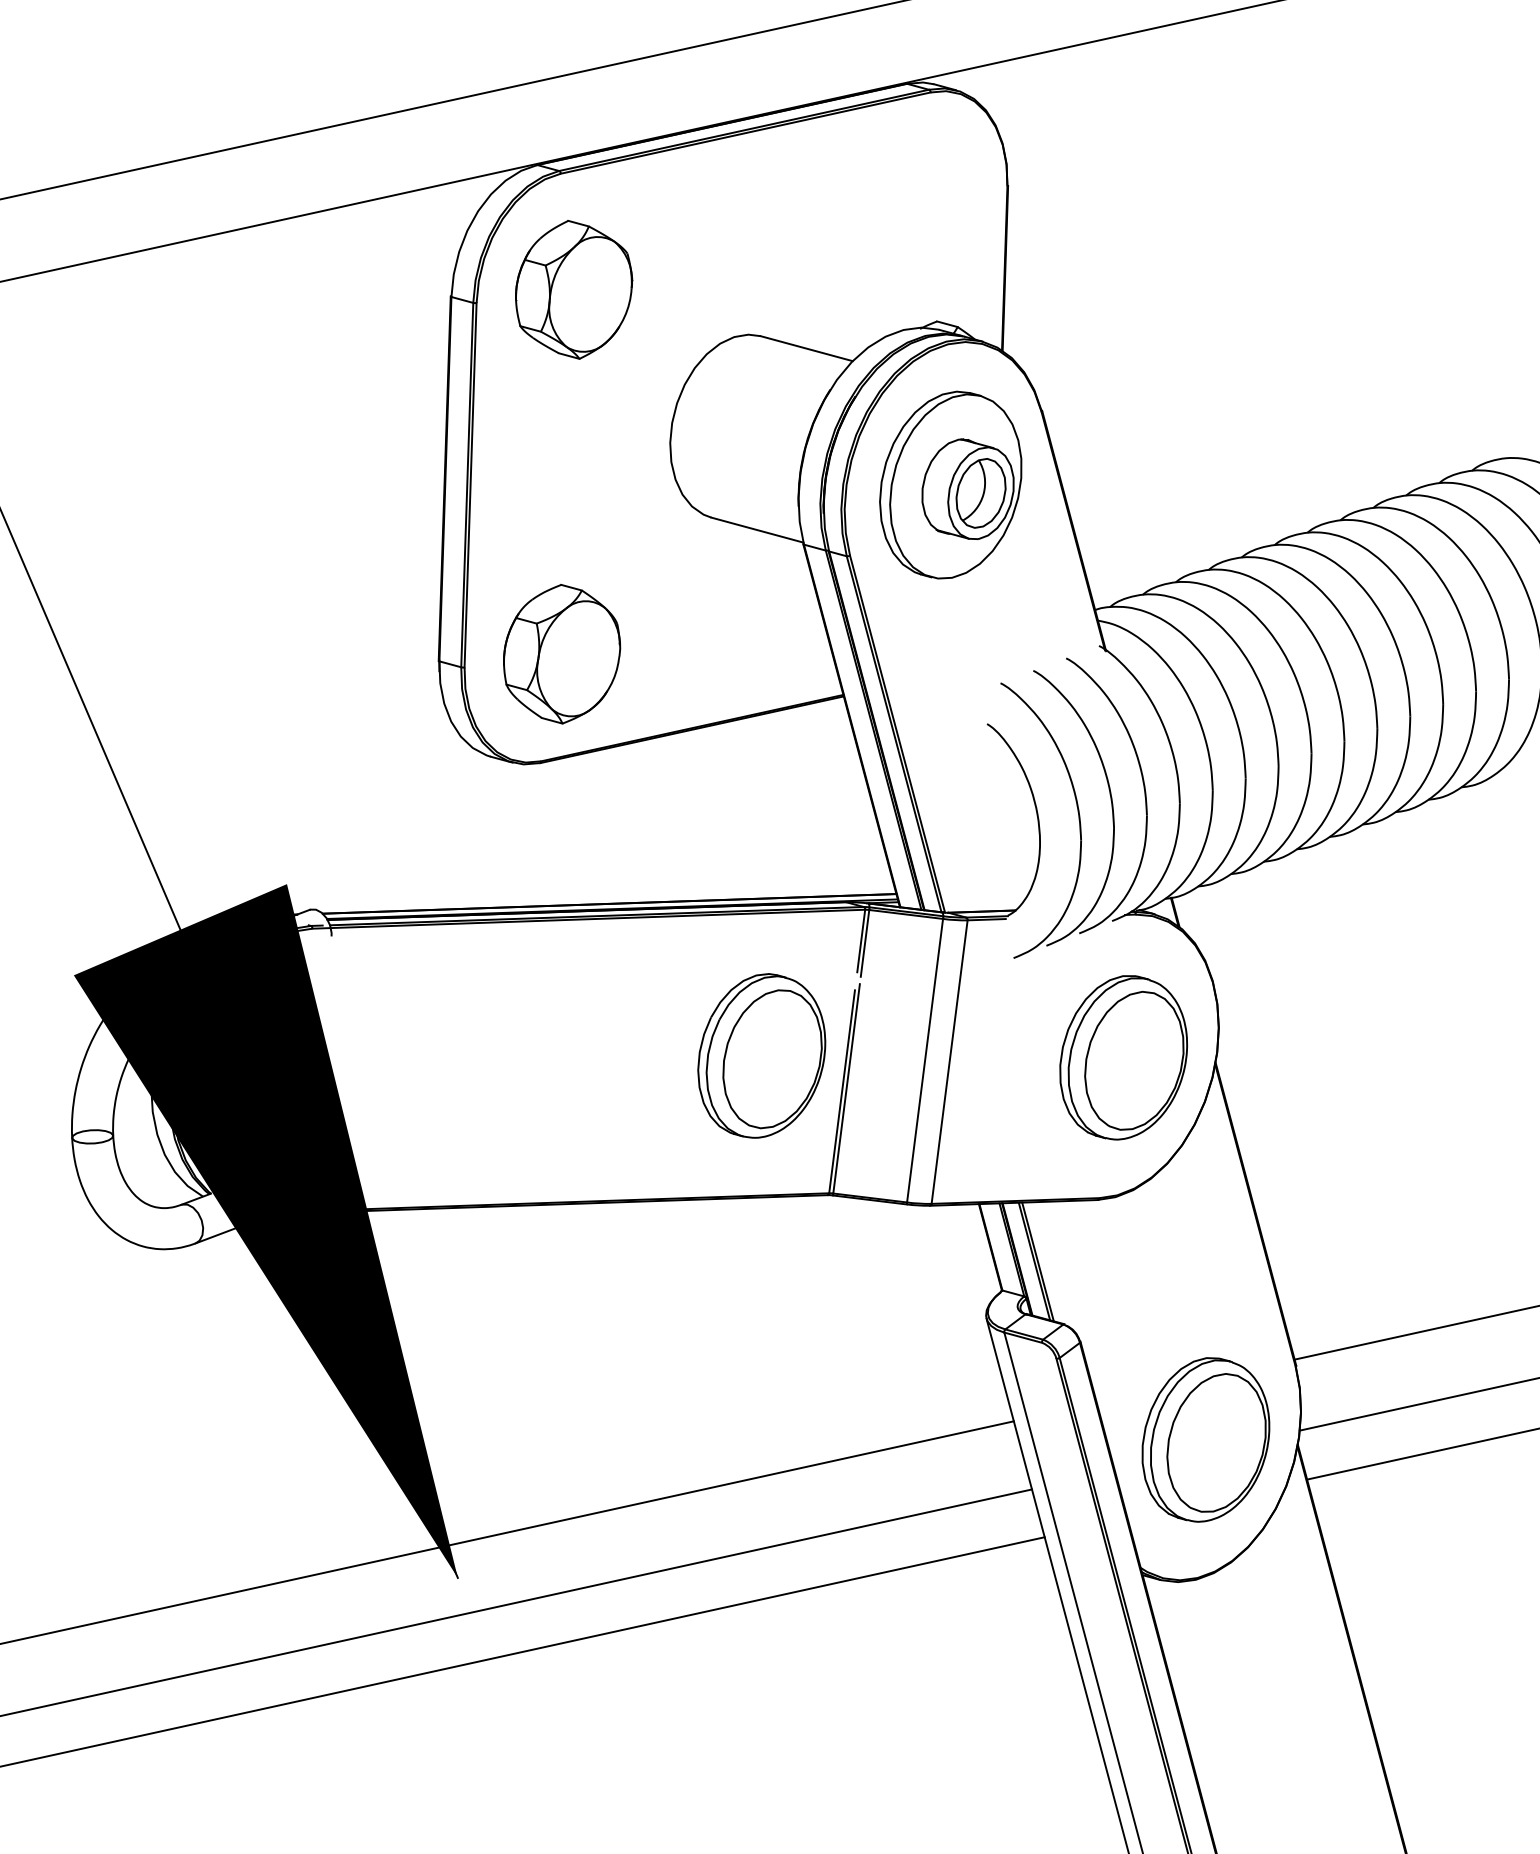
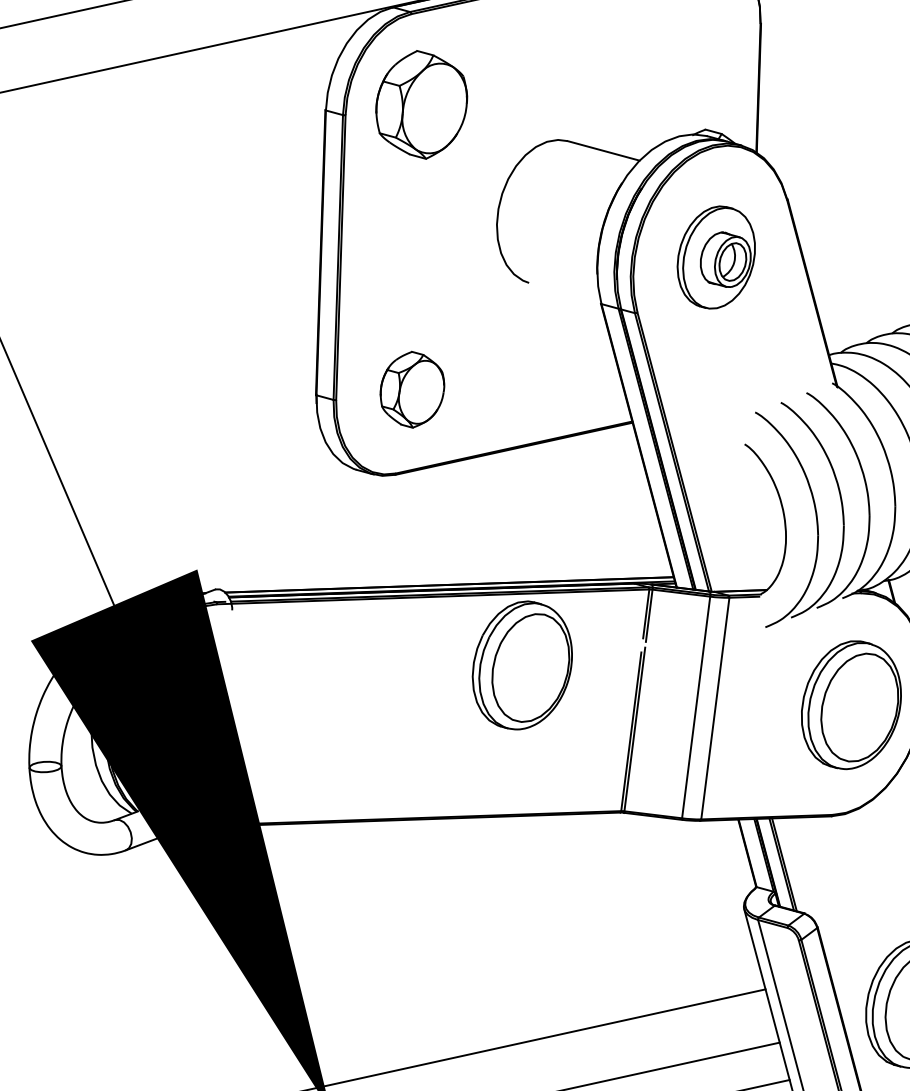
part: (950, 484) -> (716, 257), size x0.7
line: (757, 529) -> (565, 292), removed
part: (562, 654) -> (412, 389), size x0.7
part: (761, 1055) -> (522, 665), moved

